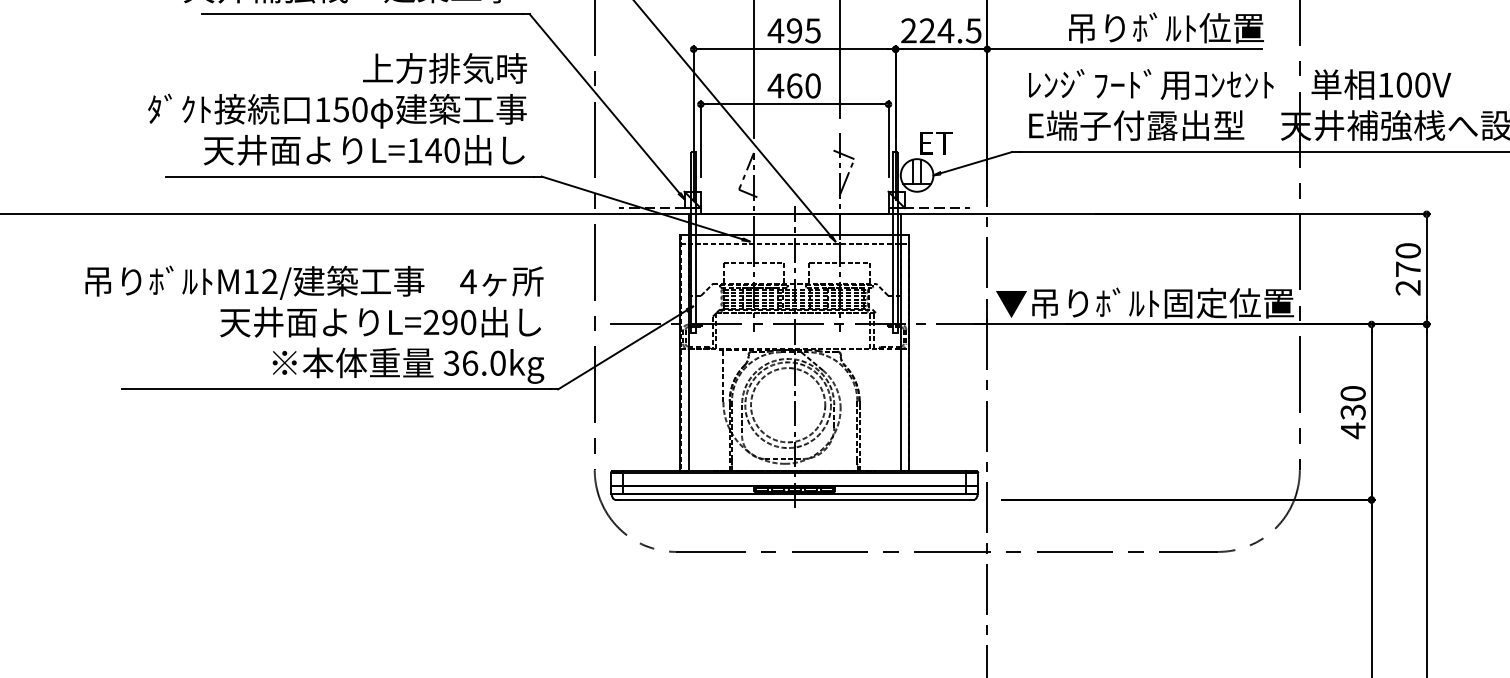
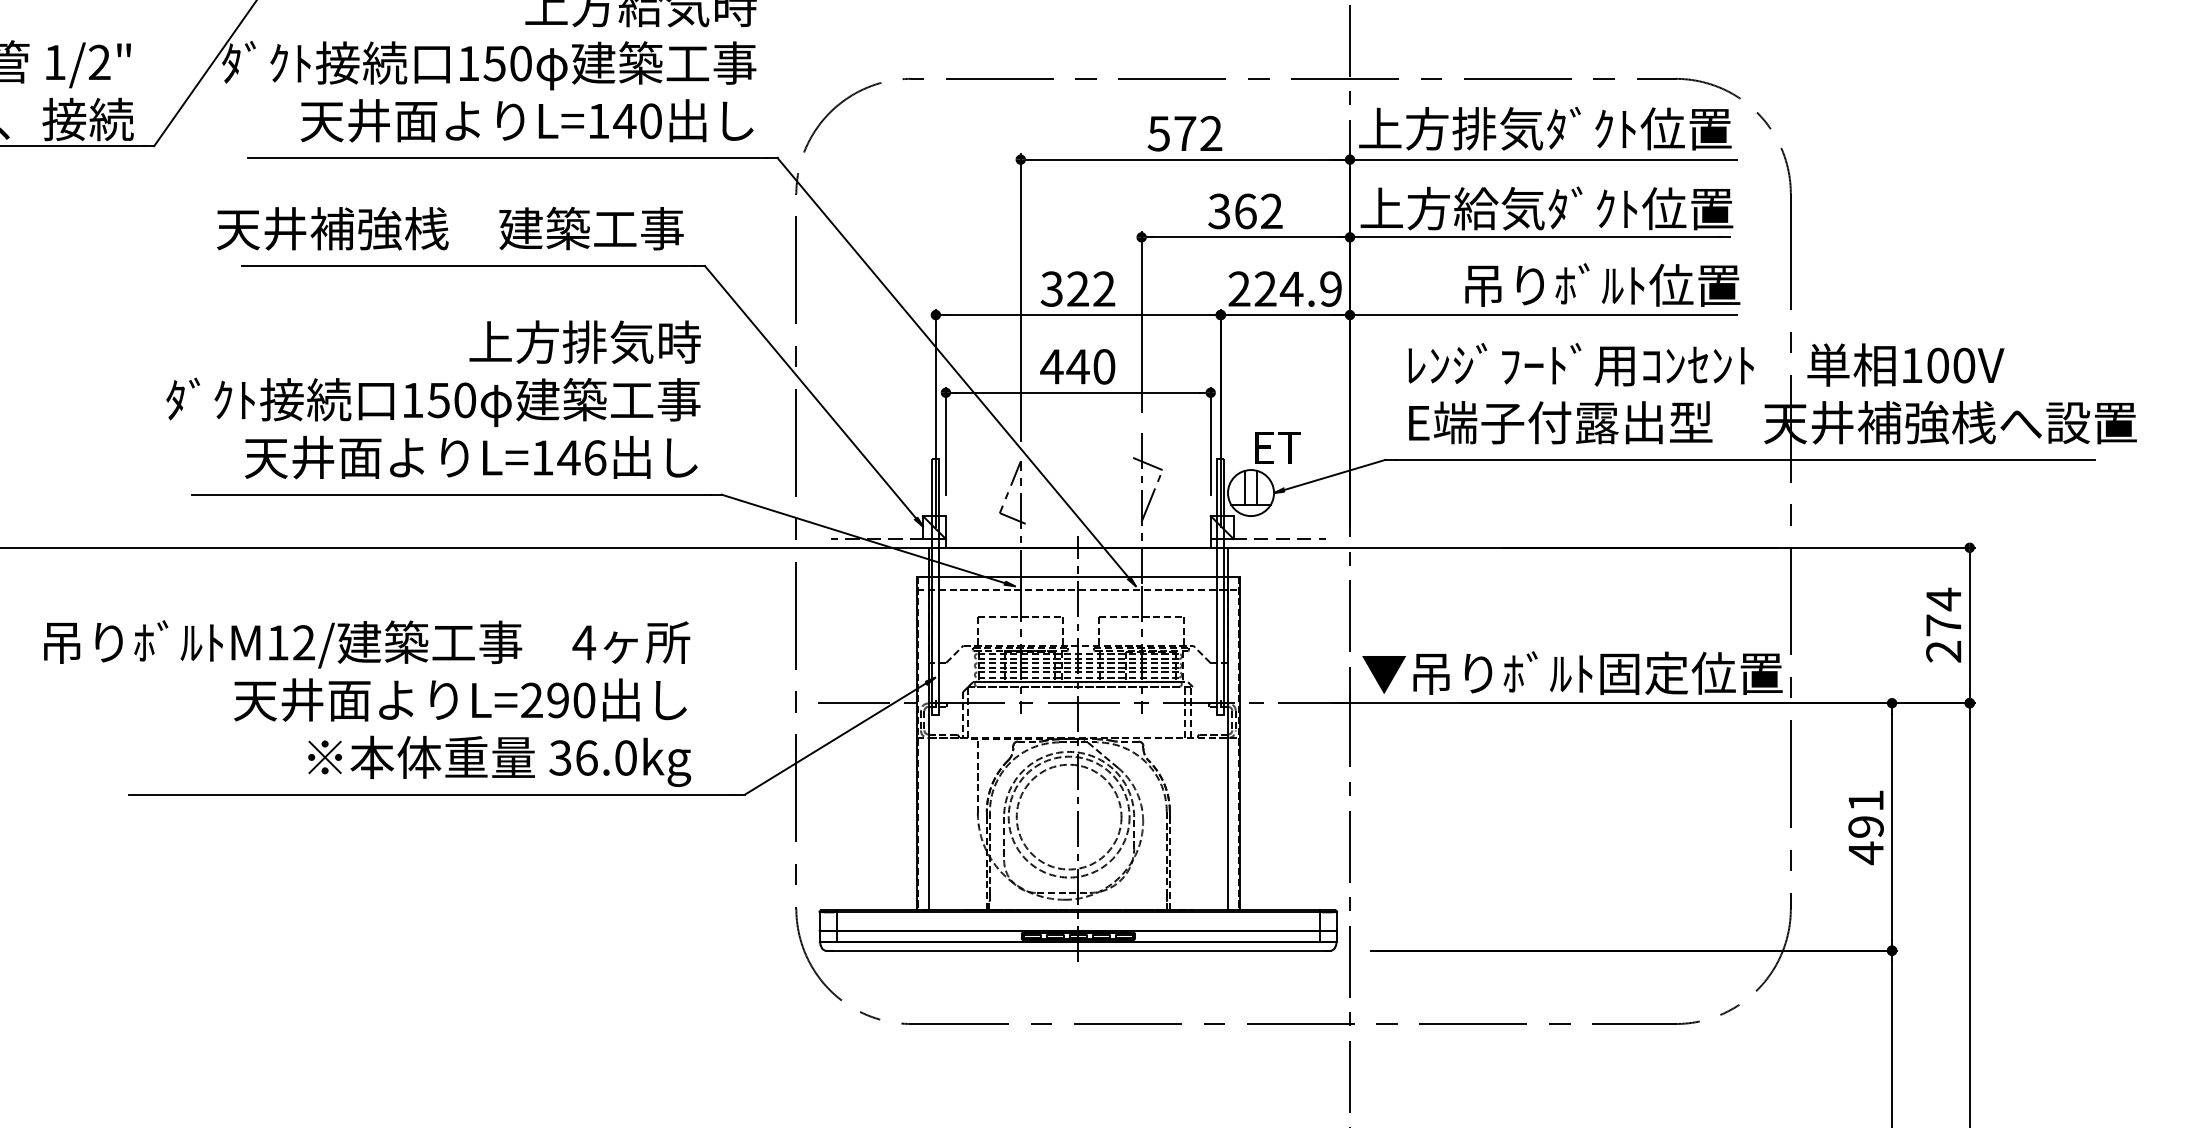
text: (794, 30) -> (1077, 288), 495 -> 322
text: (973, 30) -> (1330, 288), 224.5 -> 224.9
text: (794, 85) -> (1077, 366), 460 -> 440
text: (452, 150) -> (595, 457), L=140 -> L=146
text: (1408, 250) -> (1943, 599), 270 -> 274
text: (314, 324) -> (367, 703), moved
text: (1352, 403) -> (1865, 814), 430 -> 491

